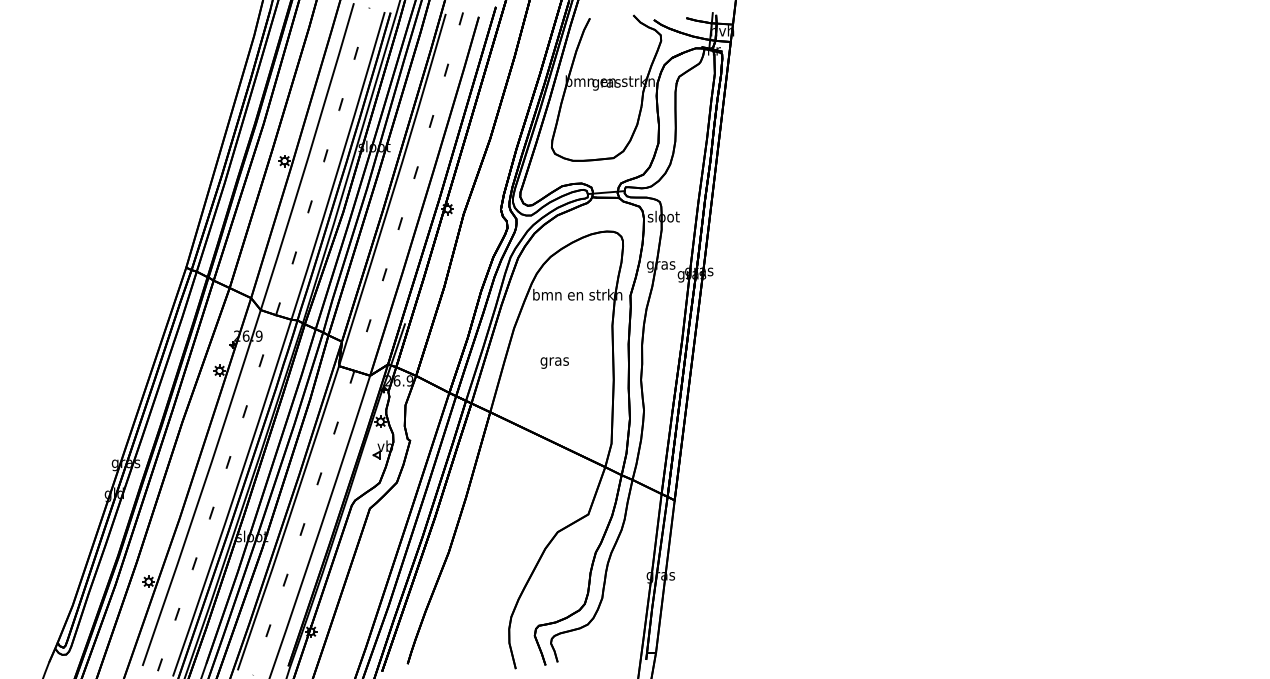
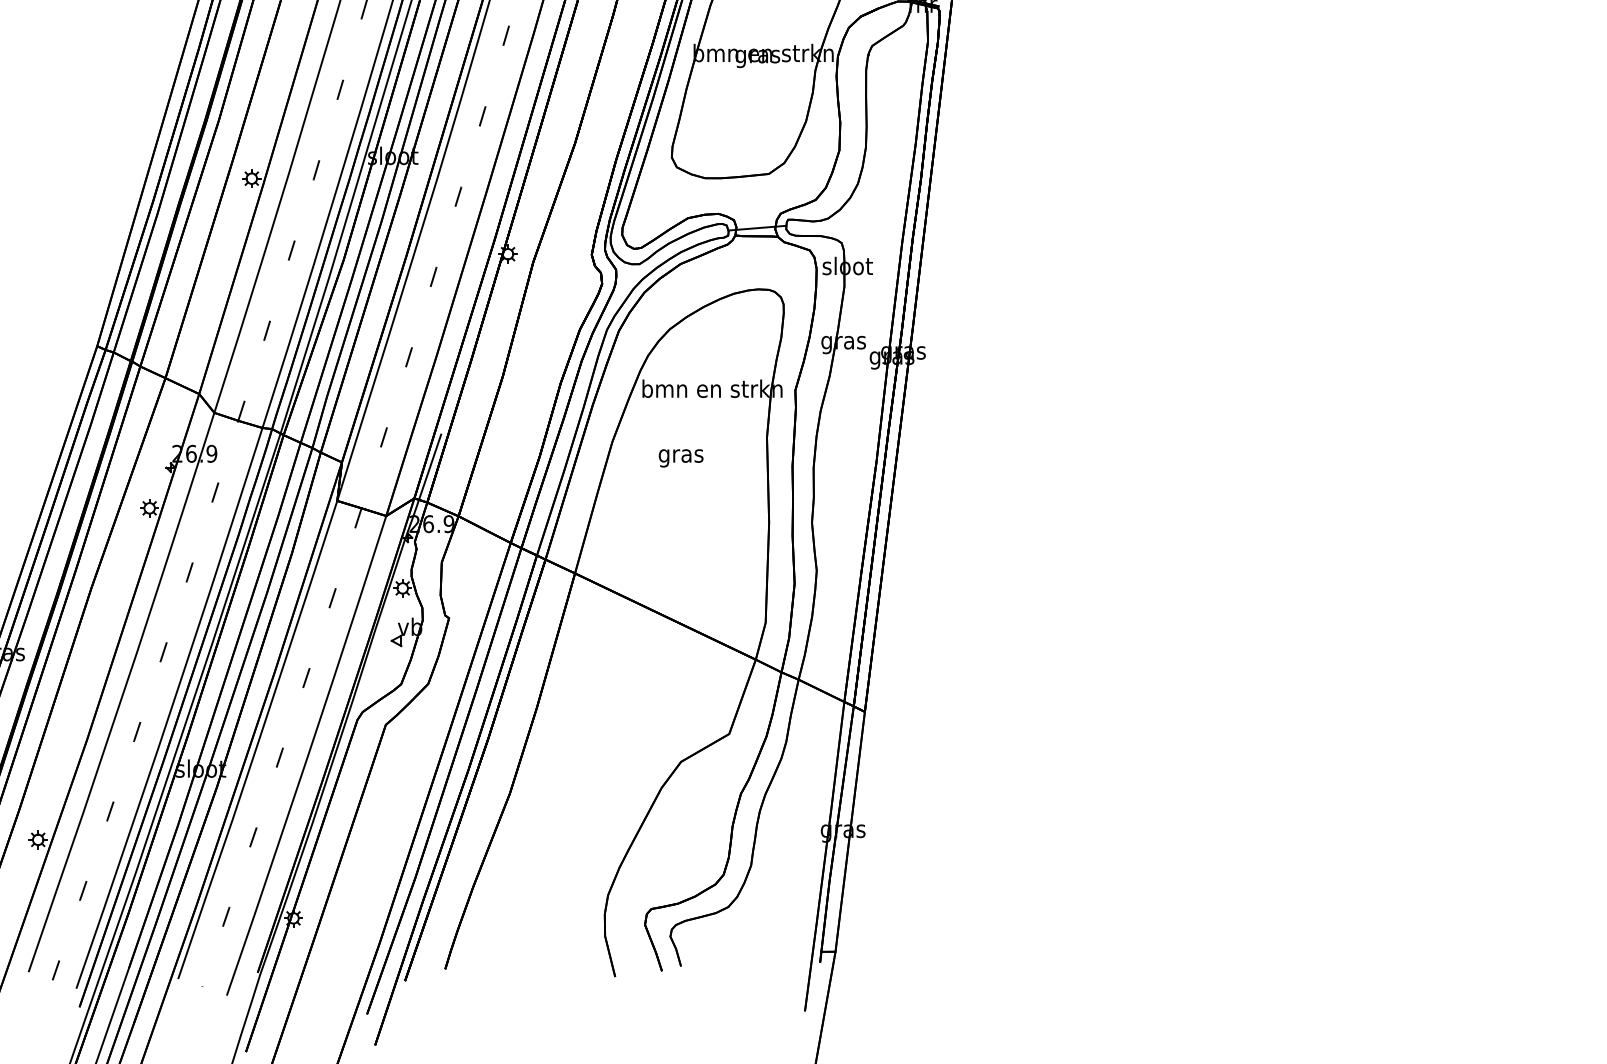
text: (554, 362) -> (680, 457), moved

